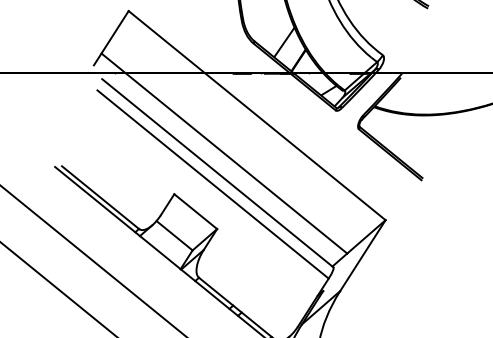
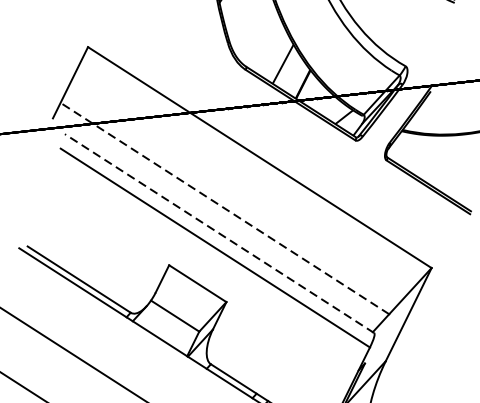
line: (223, 153) -> (223, 208), solid -> dashed
line: (217, 172) -> (219, 232), solid -> dashed

